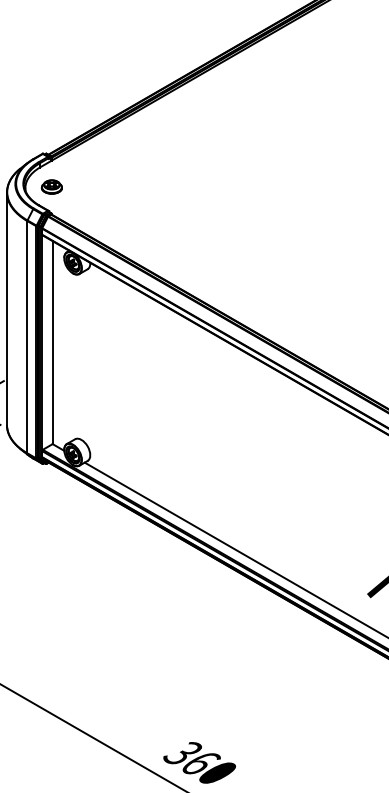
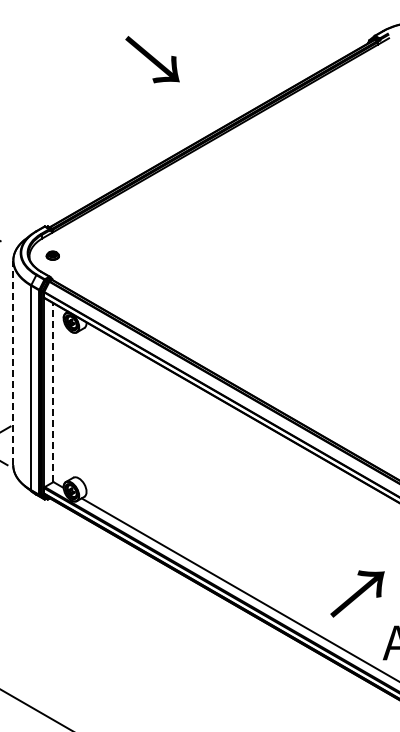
part: (51, 186) -> (52, 255), size x0.7
line: (7, 308) -> (13, 362), solid -> dashed
line: (52, 342) -> (53, 392), solid -> dashed

